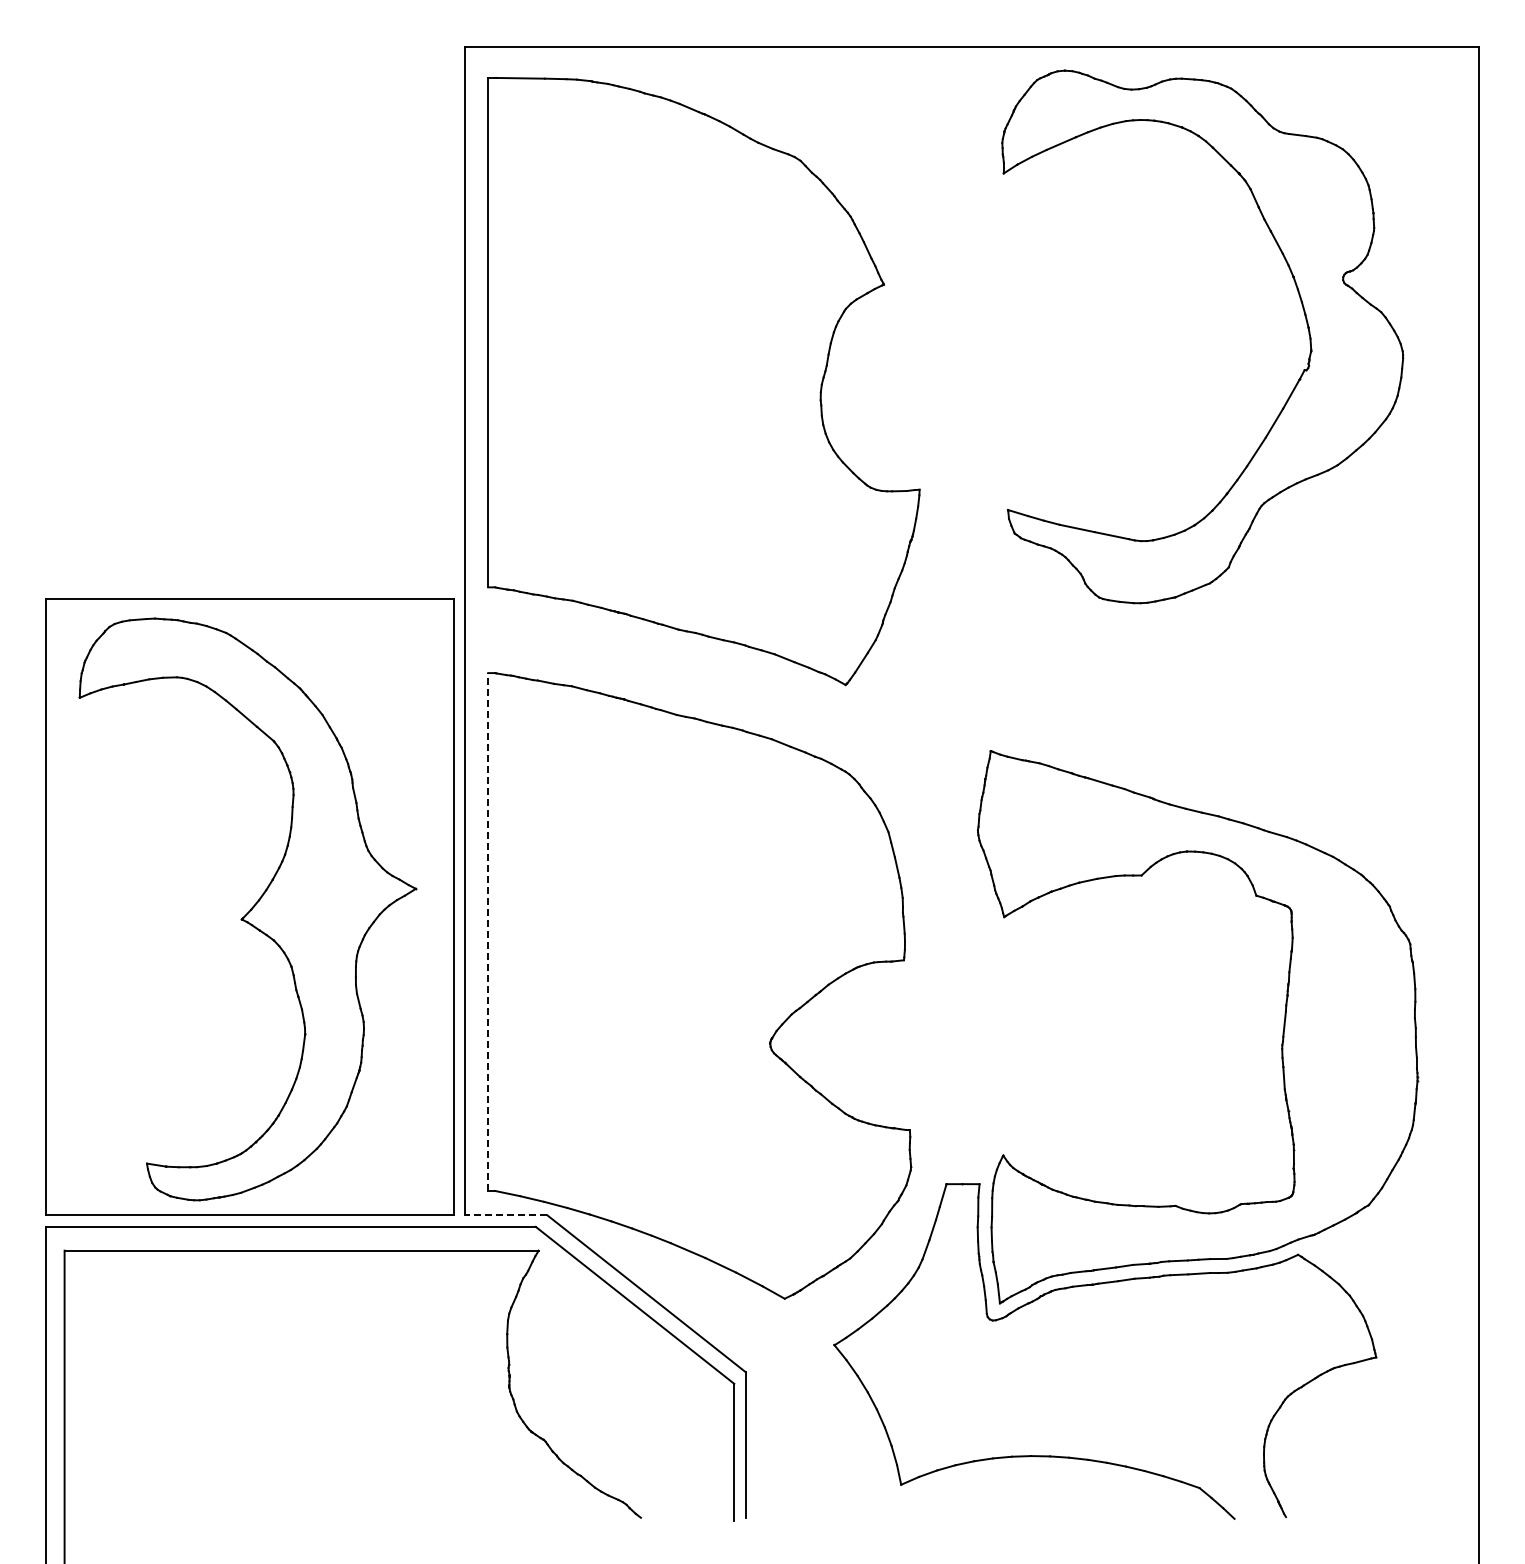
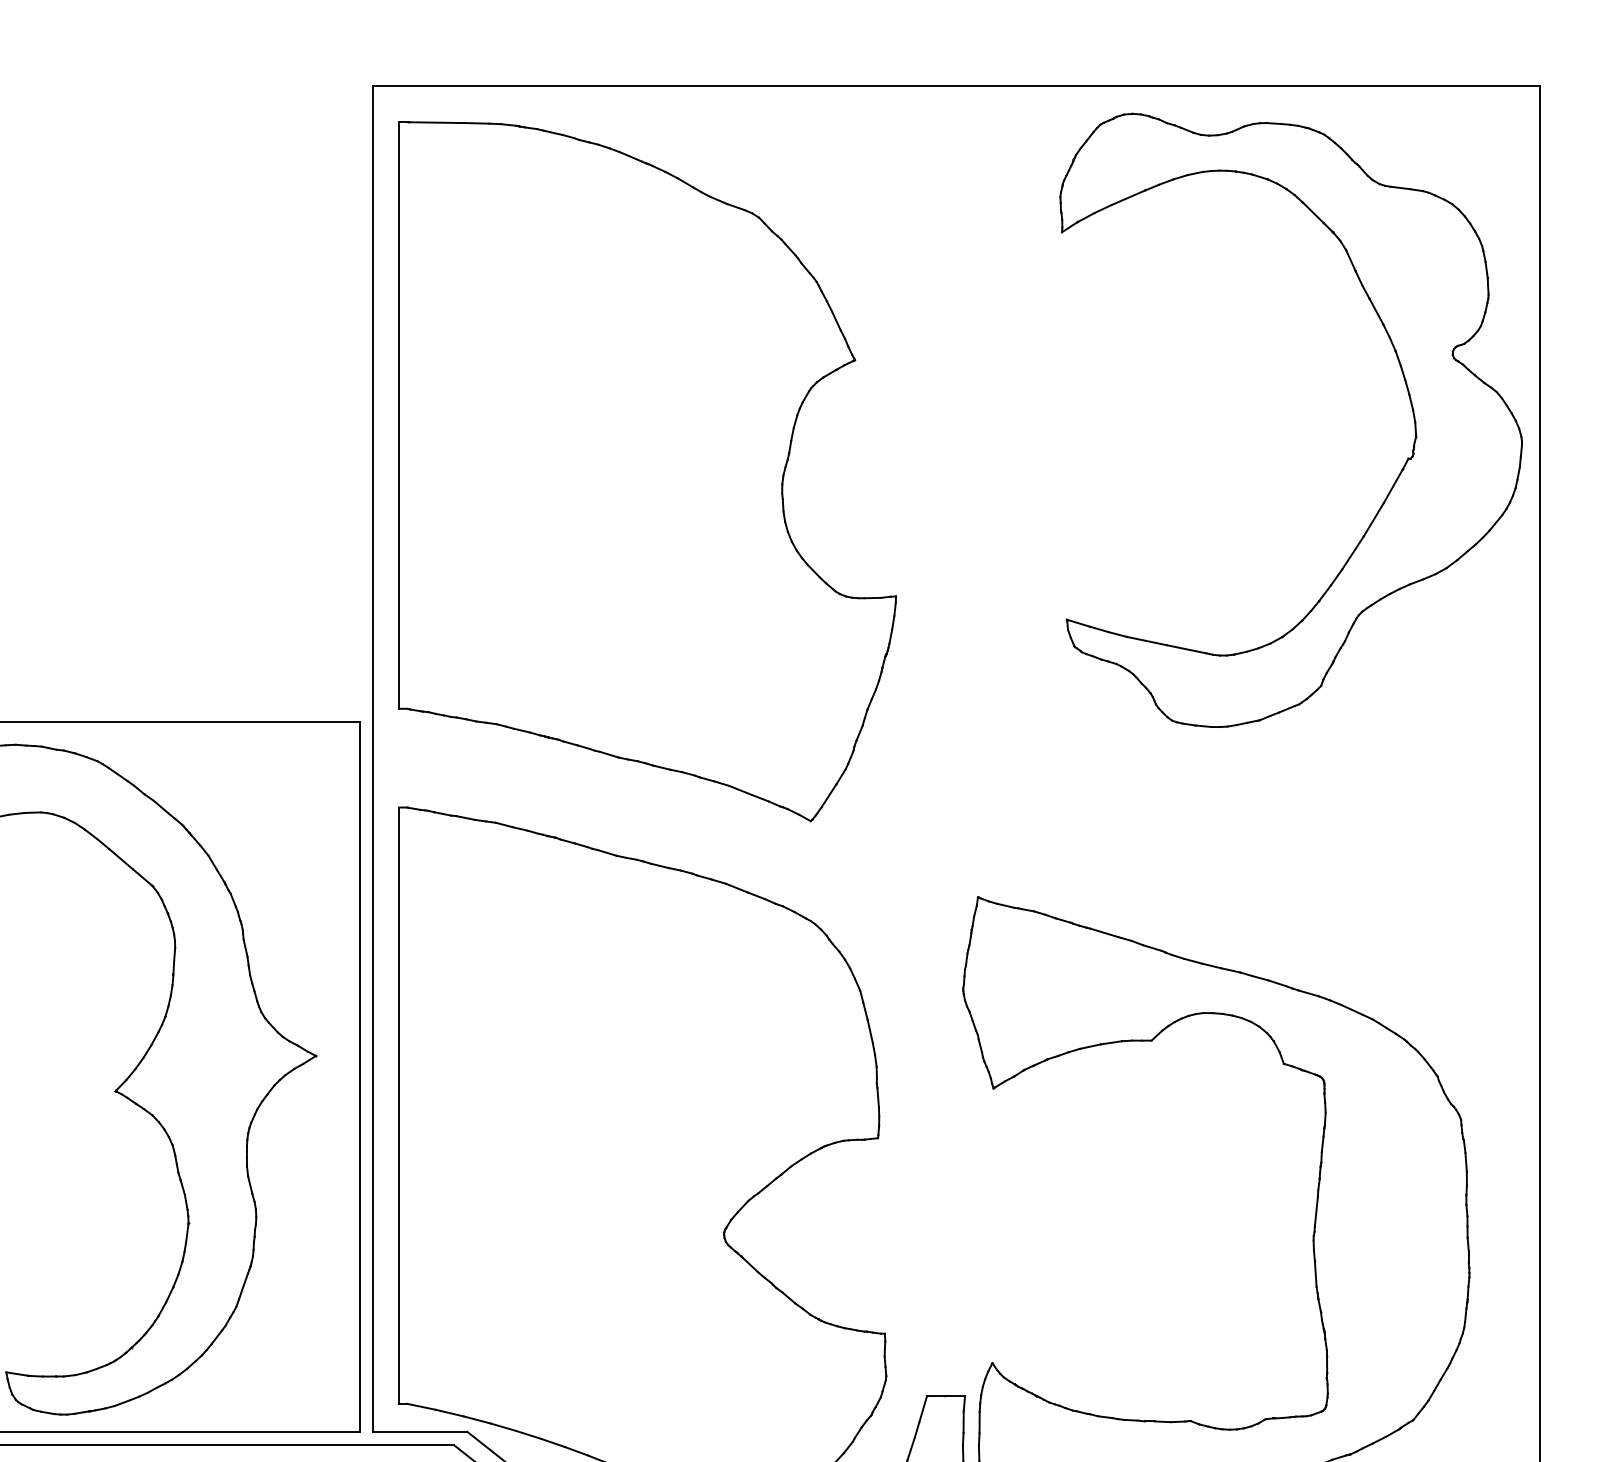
part: (1301, 305) -> (1404, 384), moved
line: (488, 932) -> (399, 1106), dashed -> solid
line: (506, 1215) -> (420, 1432), dashed -> solid

